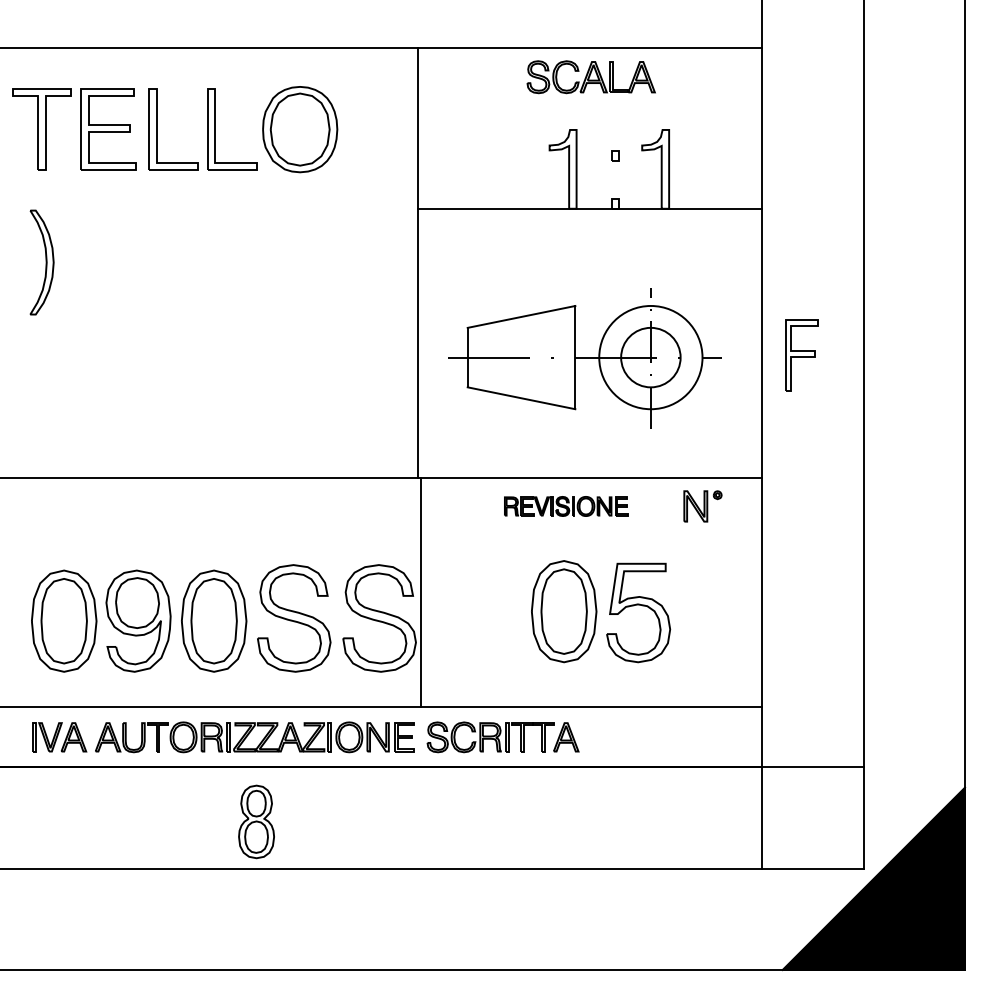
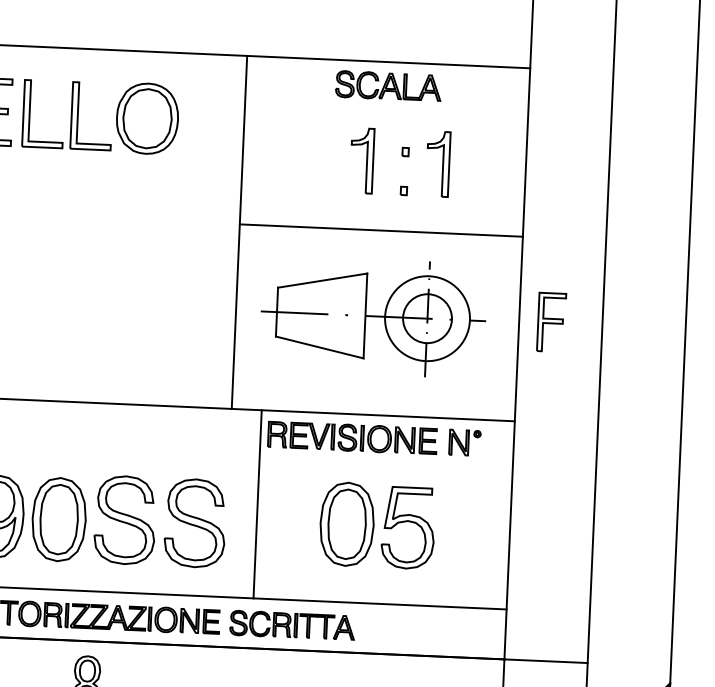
line: (589, 209) -> (380, 230), moved
part: (566, 506) -> (352, 438), size x1.67
line: (421, 591) -> (257, 503), moved

